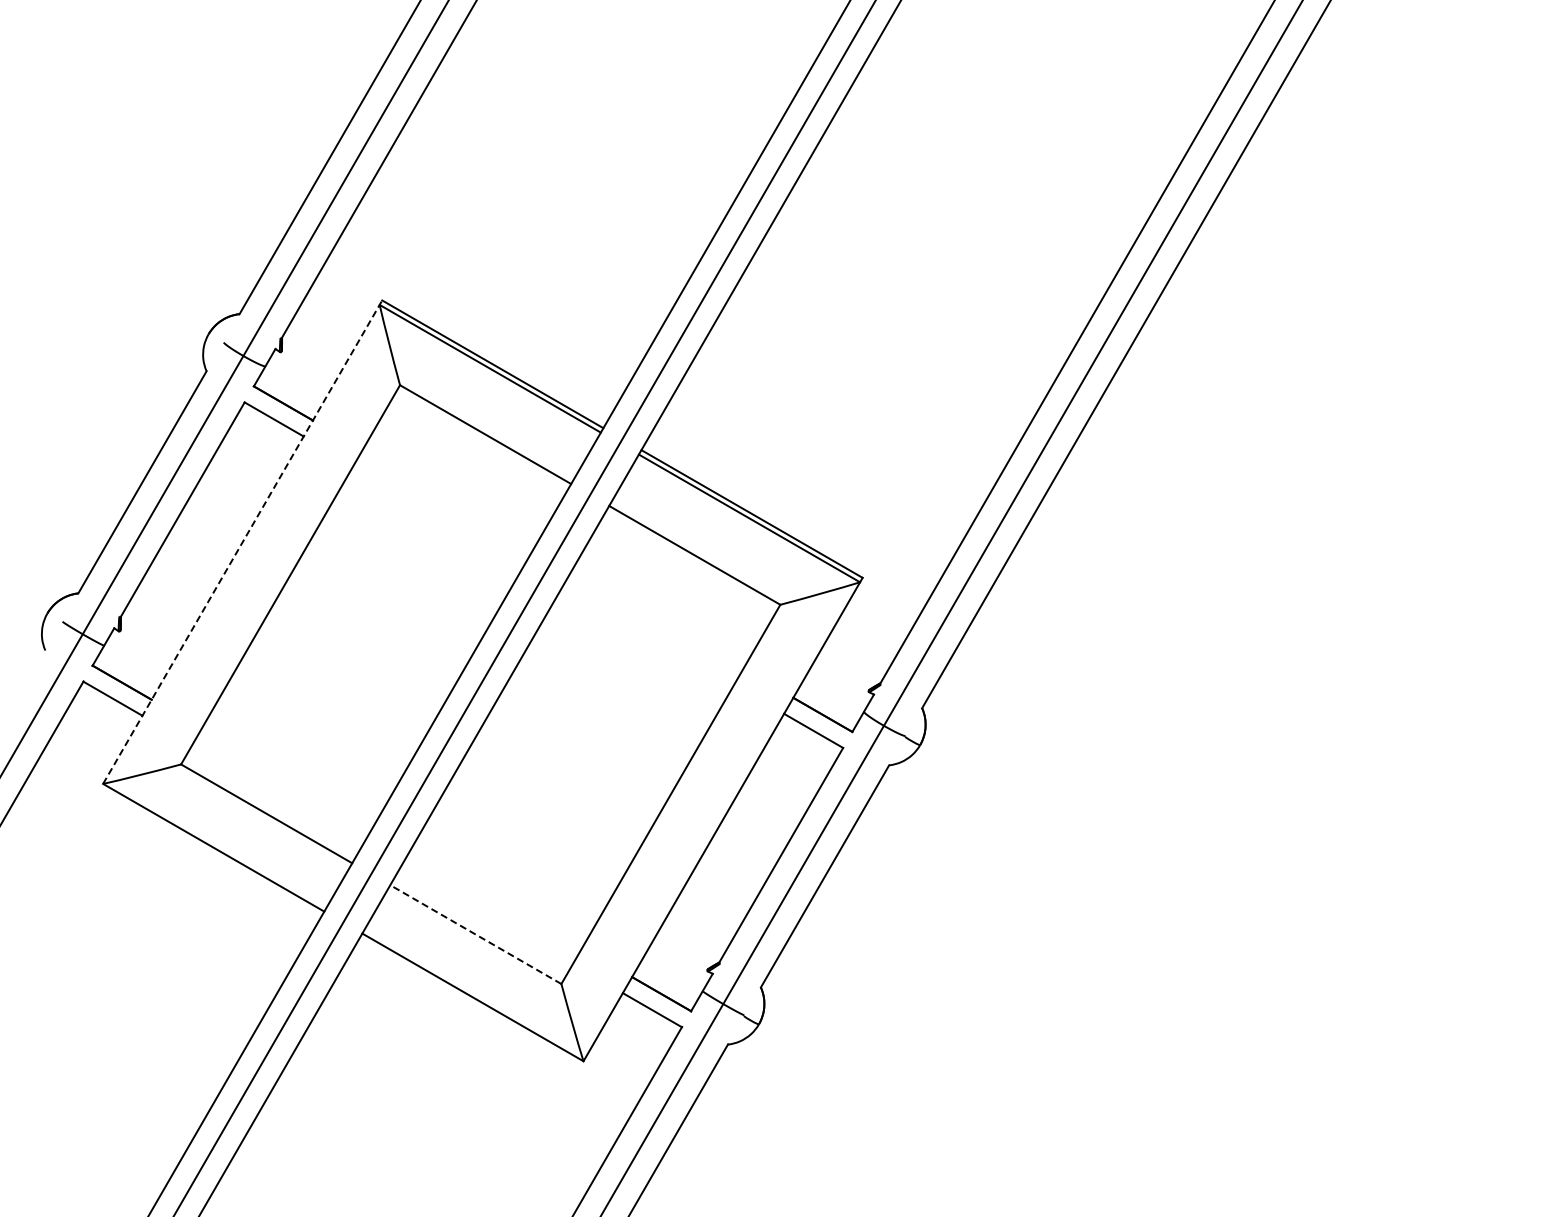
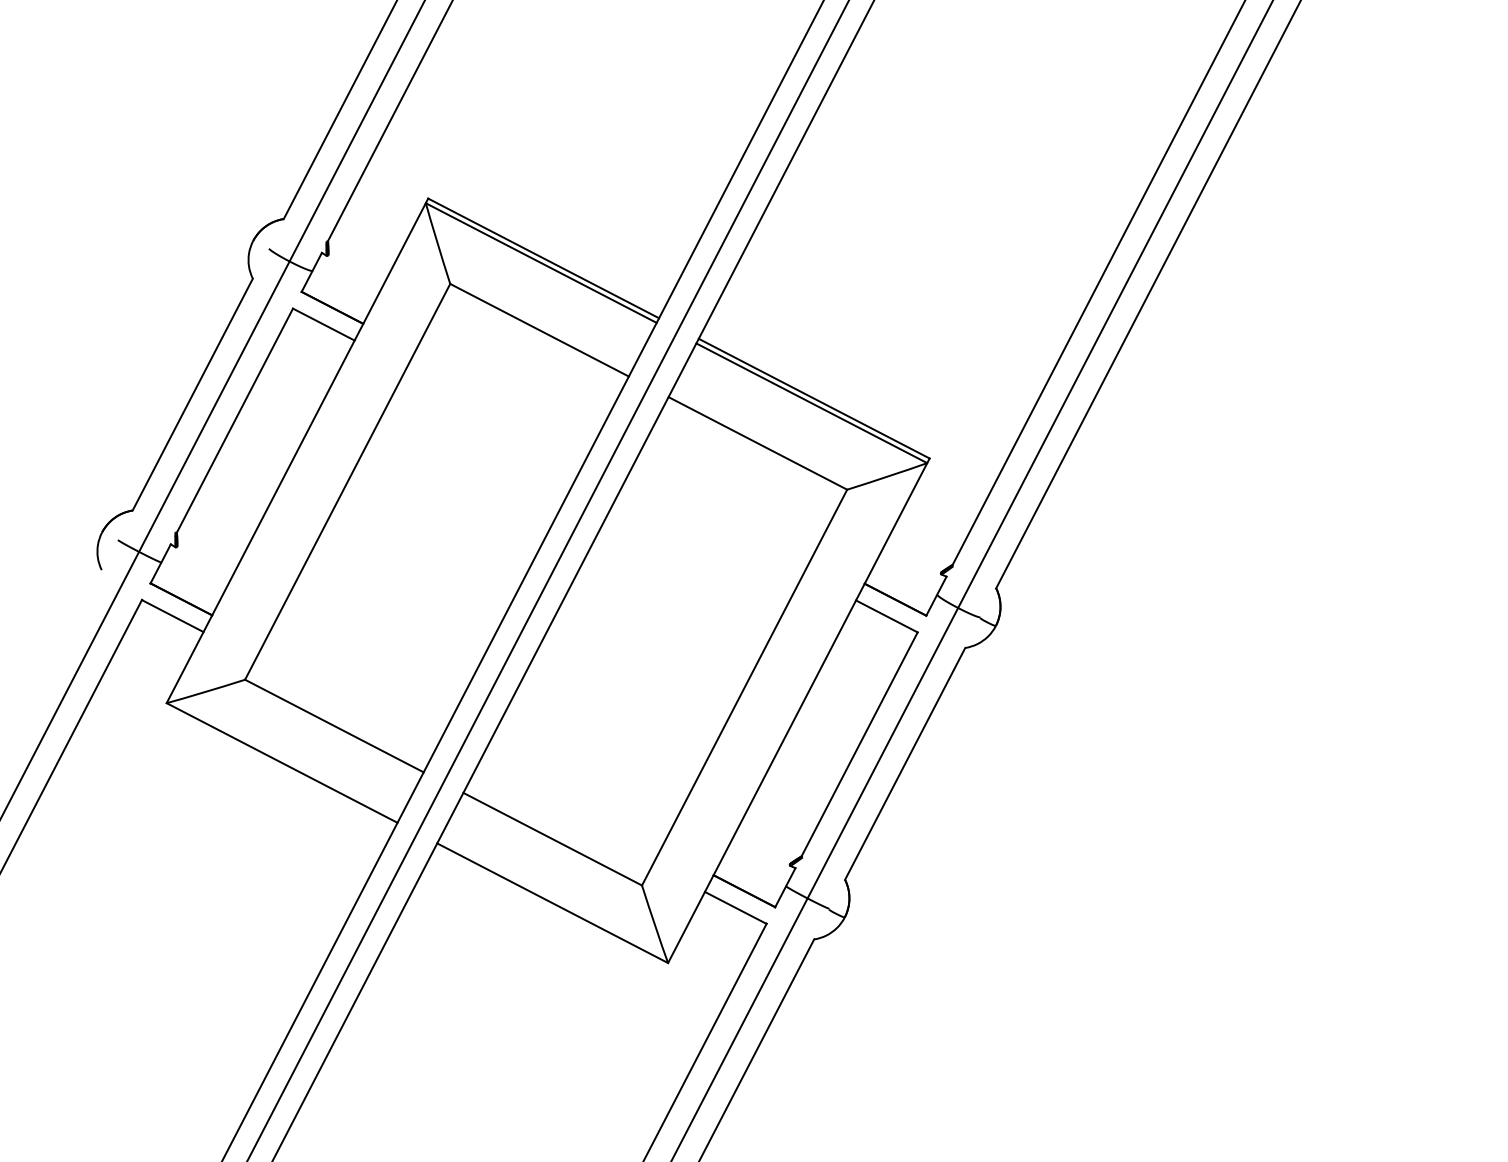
line: (242, 541) -> (297, 450), dashed -> solid
line: (475, 934) -> (552, 839), dashed -> solid

